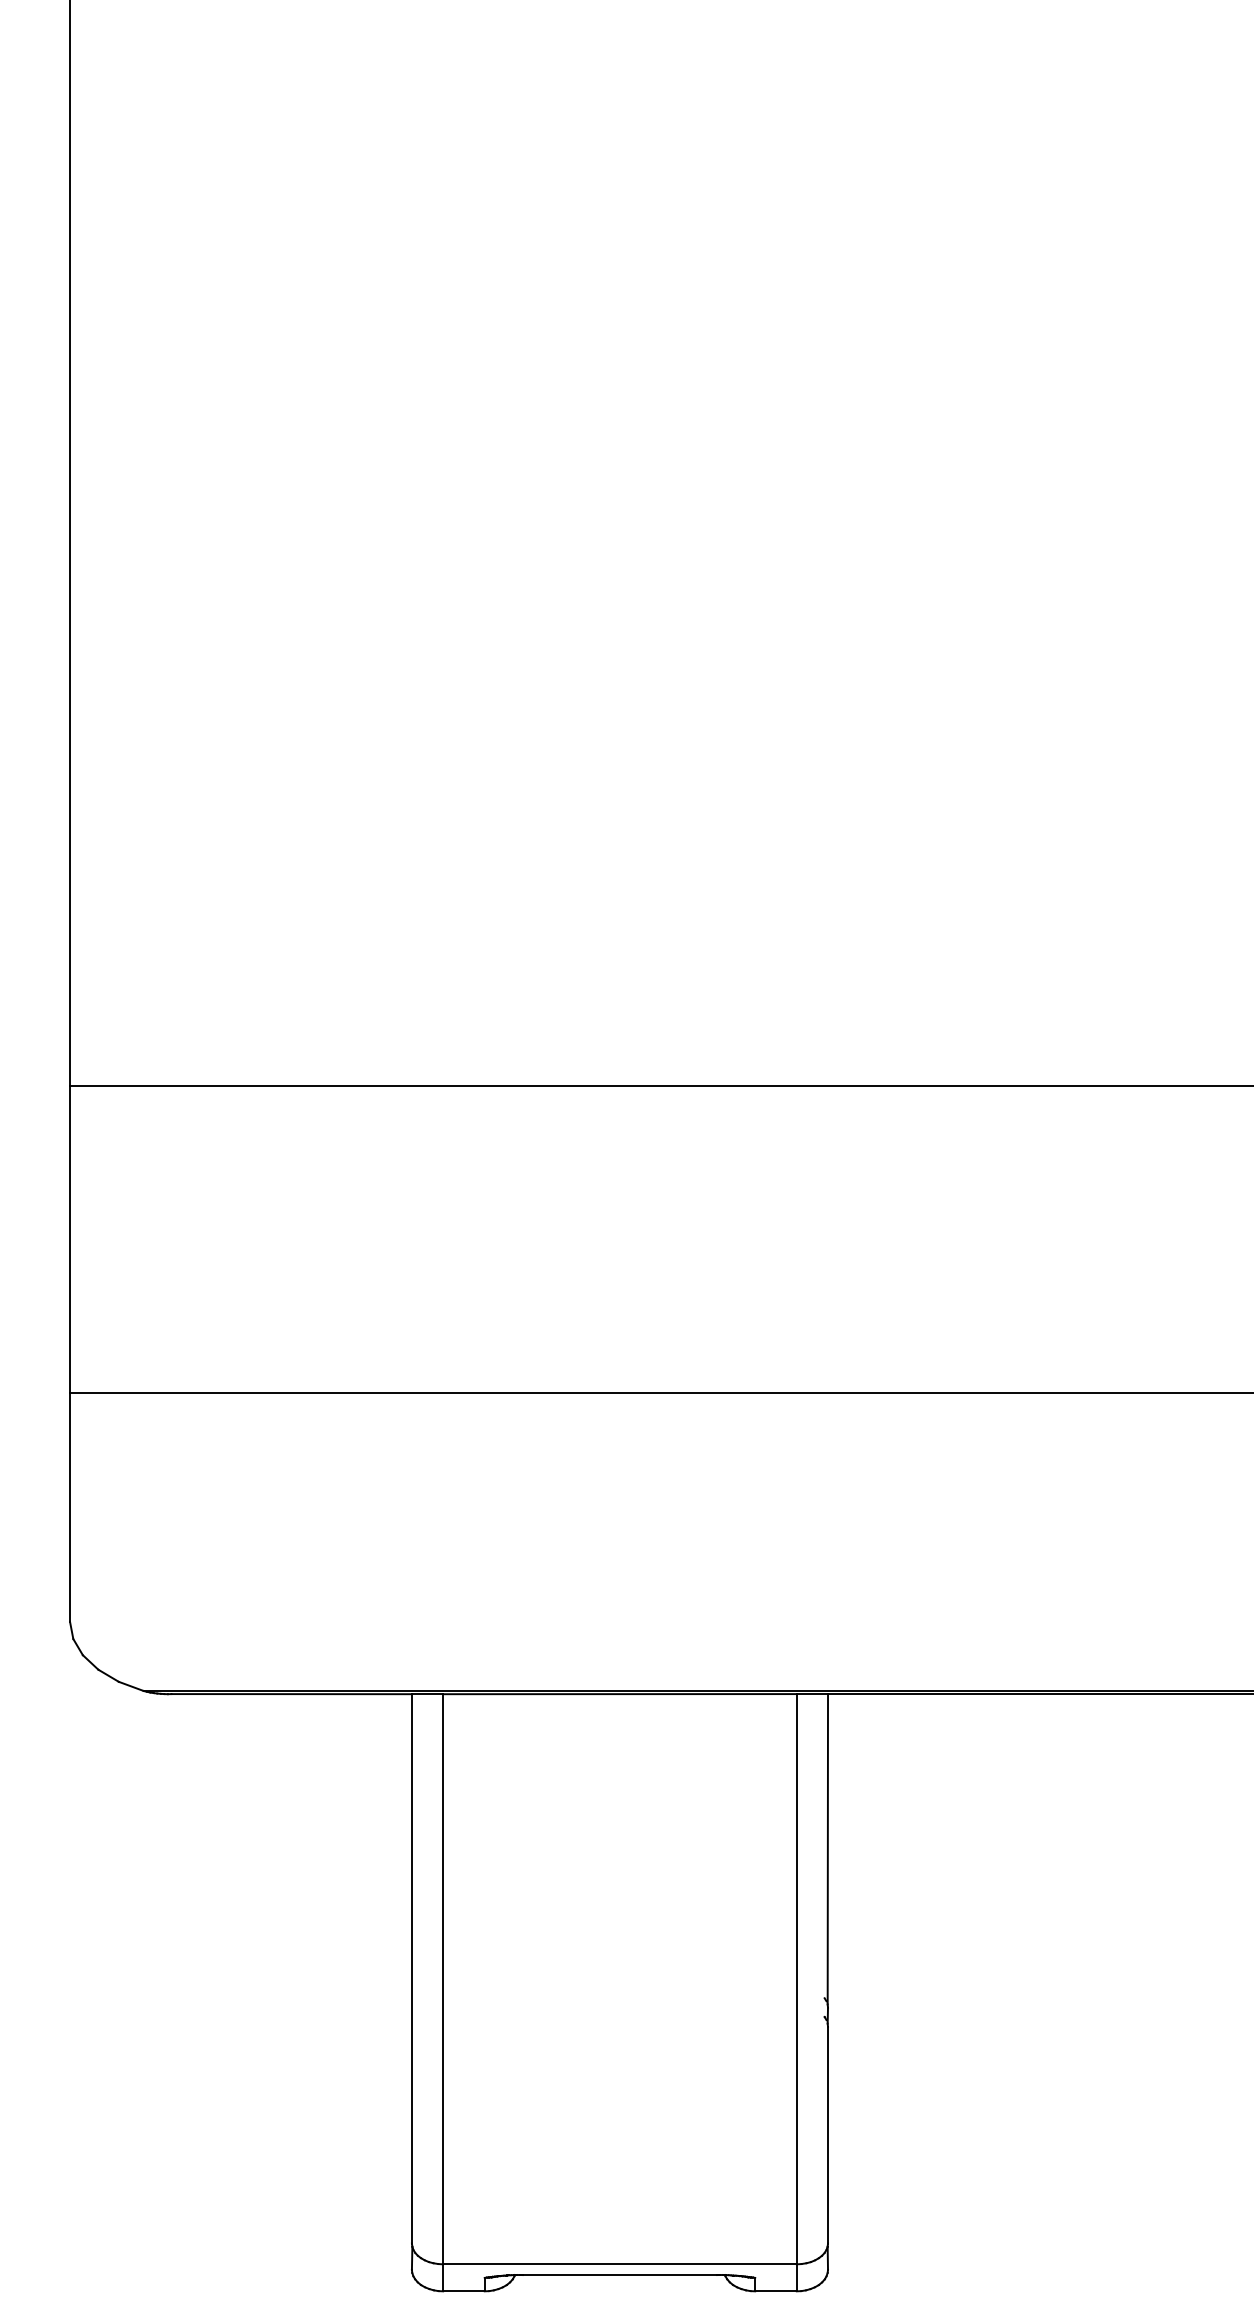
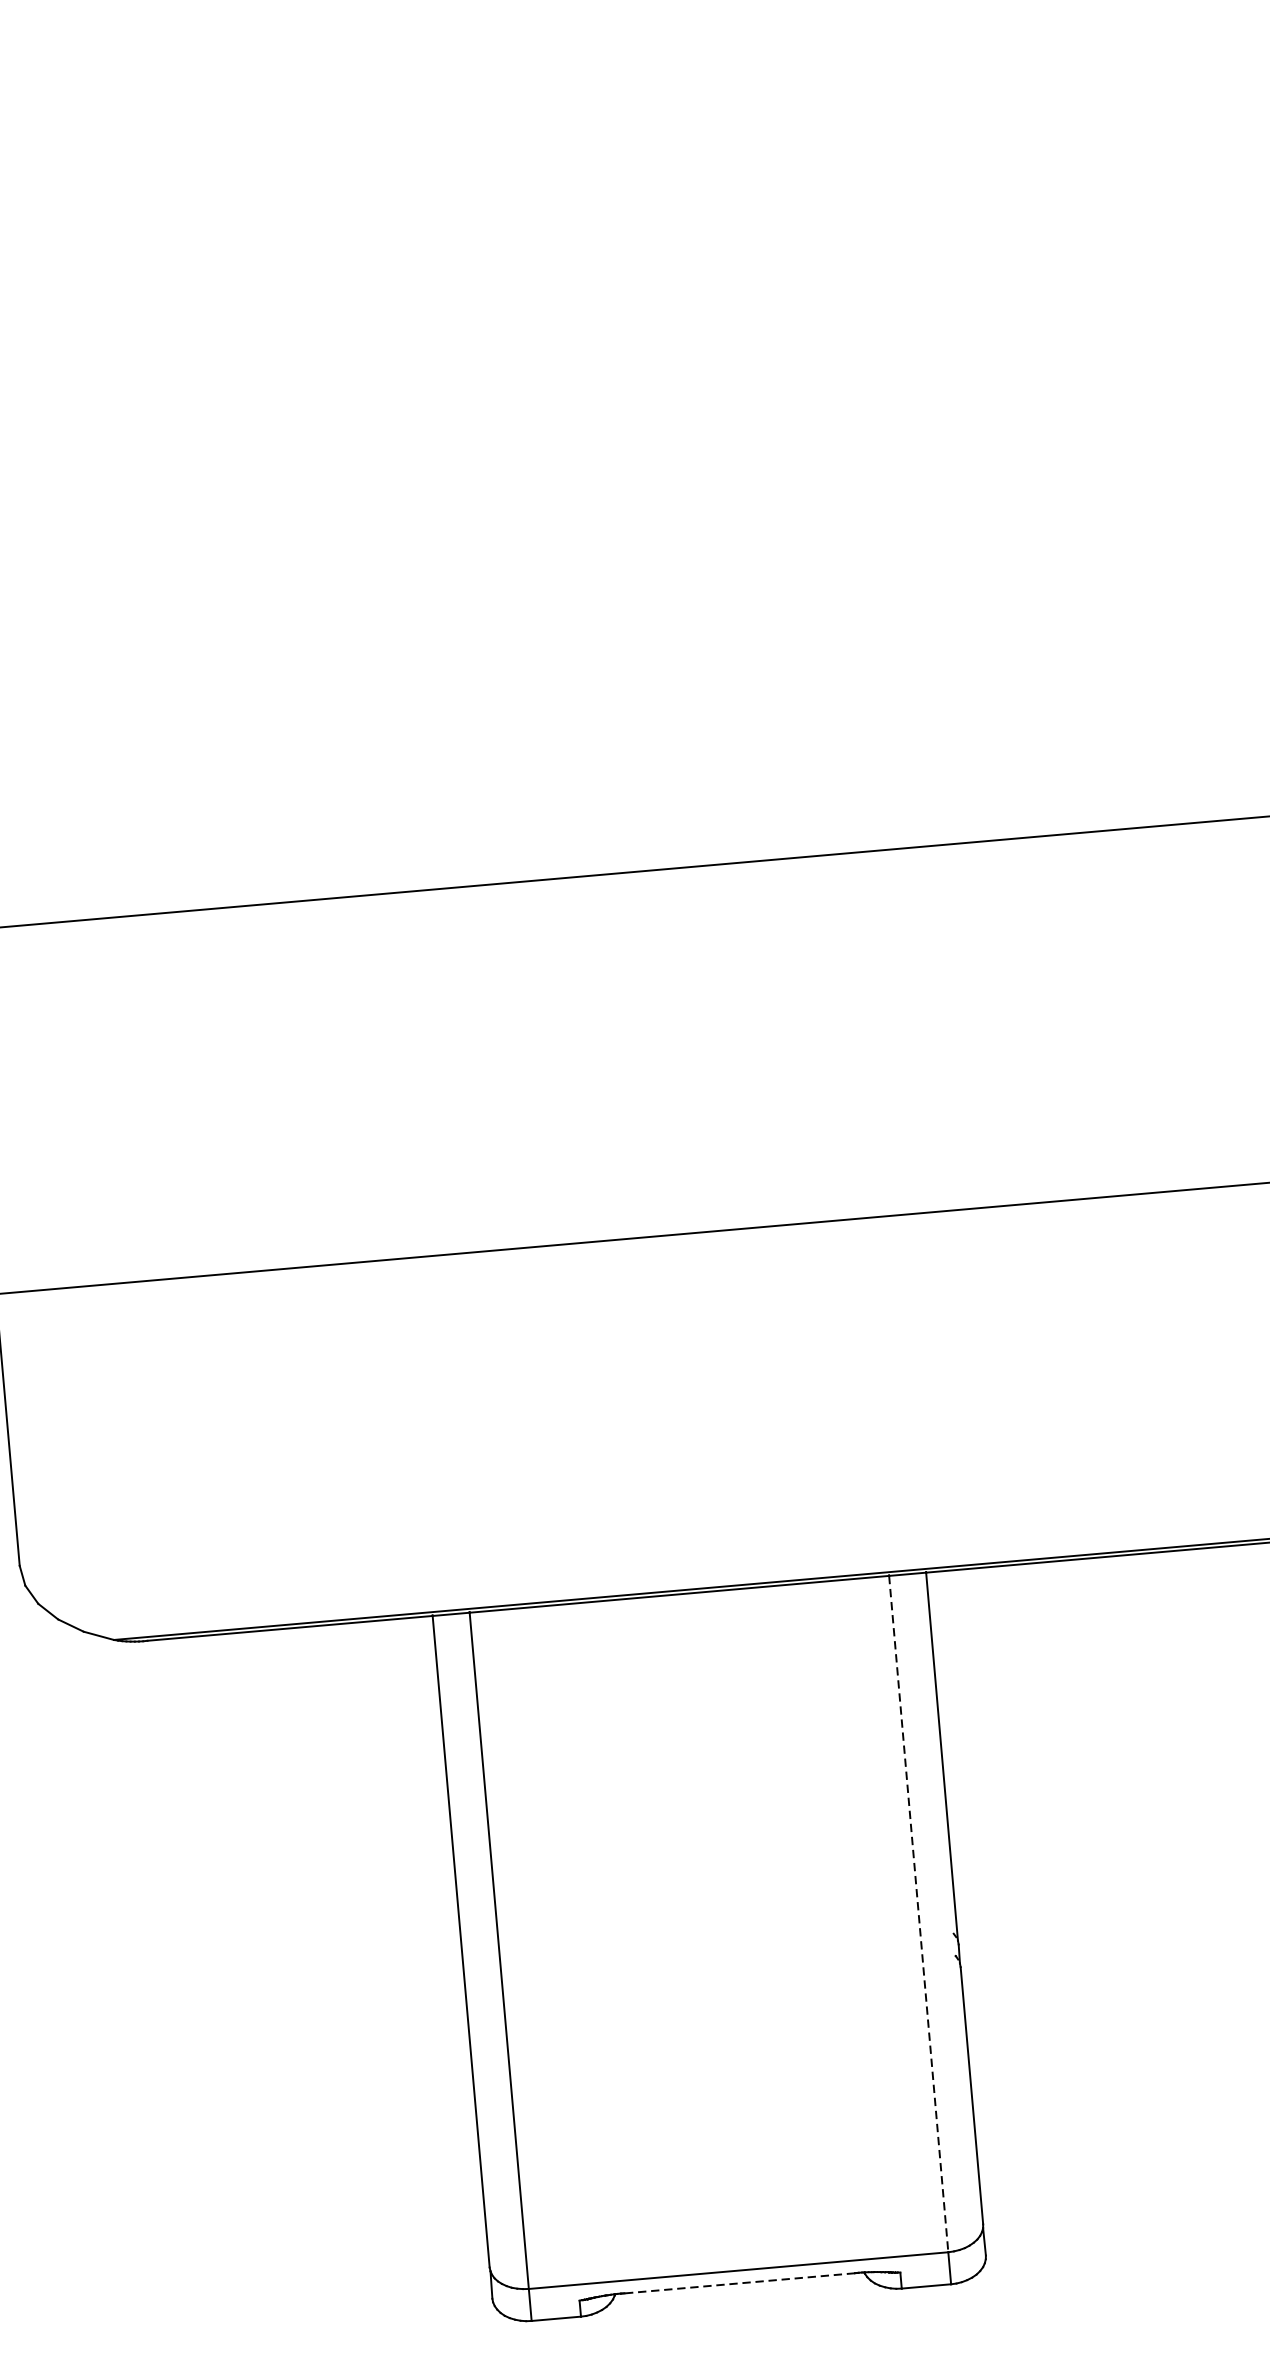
line: (796, 1979) -> (918, 1914), solid -> dashed
line: (619, 2275) -> (739, 2283), solid -> dashed

